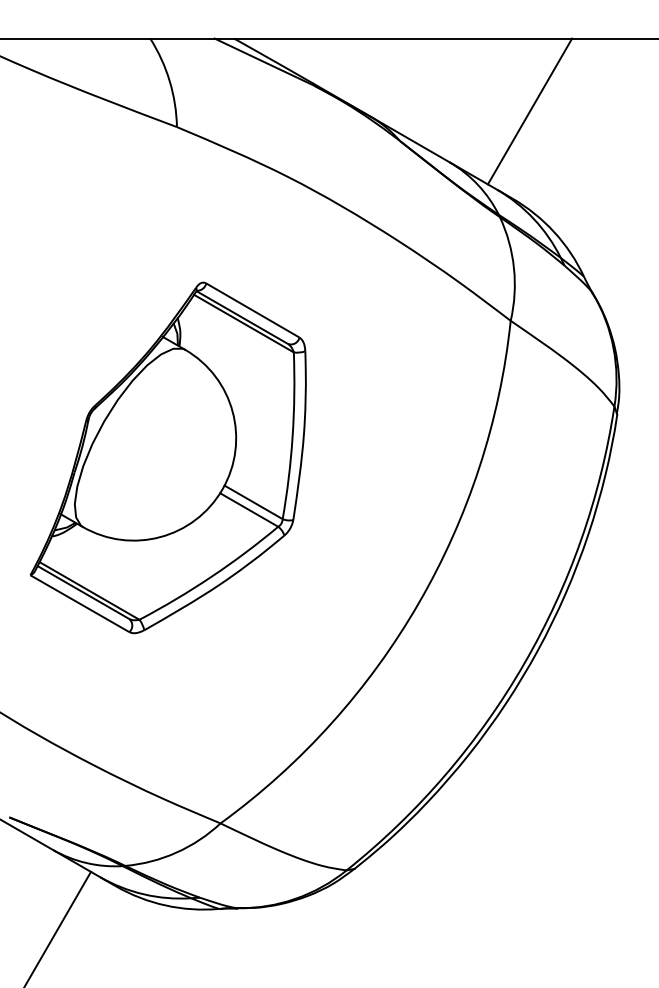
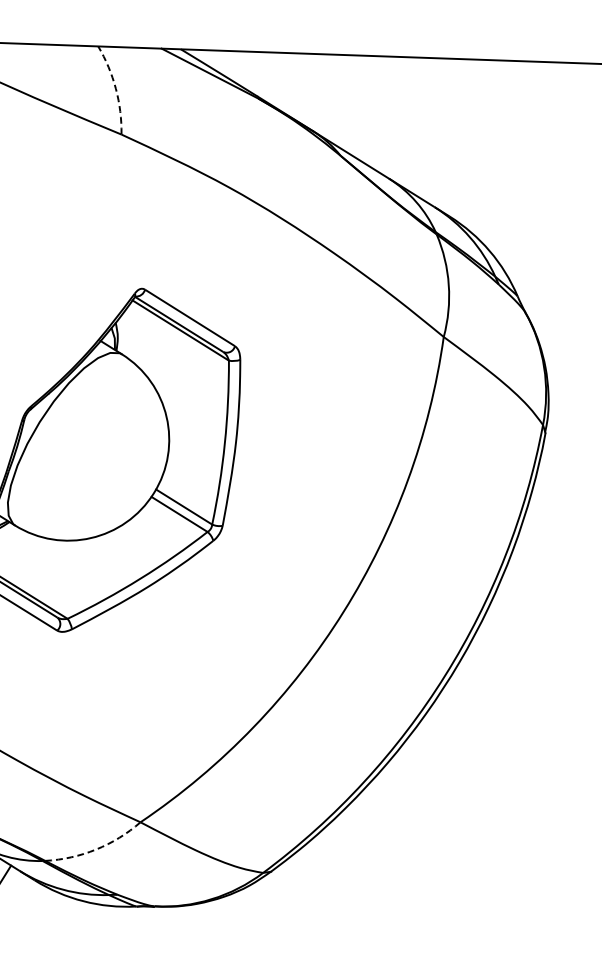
arc: (169, 81) -> (115, 89), solid -> dashed
line: (529, 111) -> (469, 131), removed
arc: (176, 852) -> (96, 849), solid -> dashed

